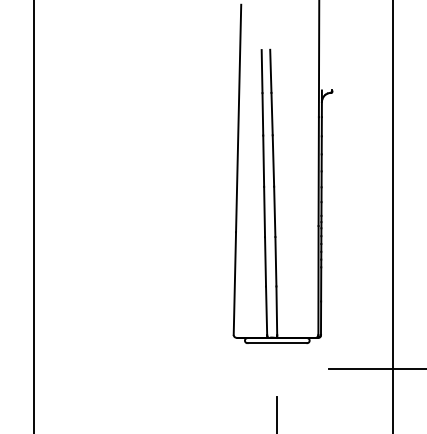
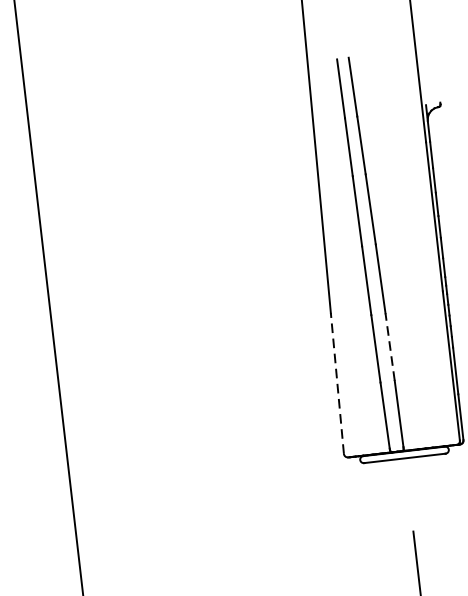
line: (275, 261) -> (389, 346), solid -> dashed
line: (234, 283) -> (336, 383), solid -> dashed

